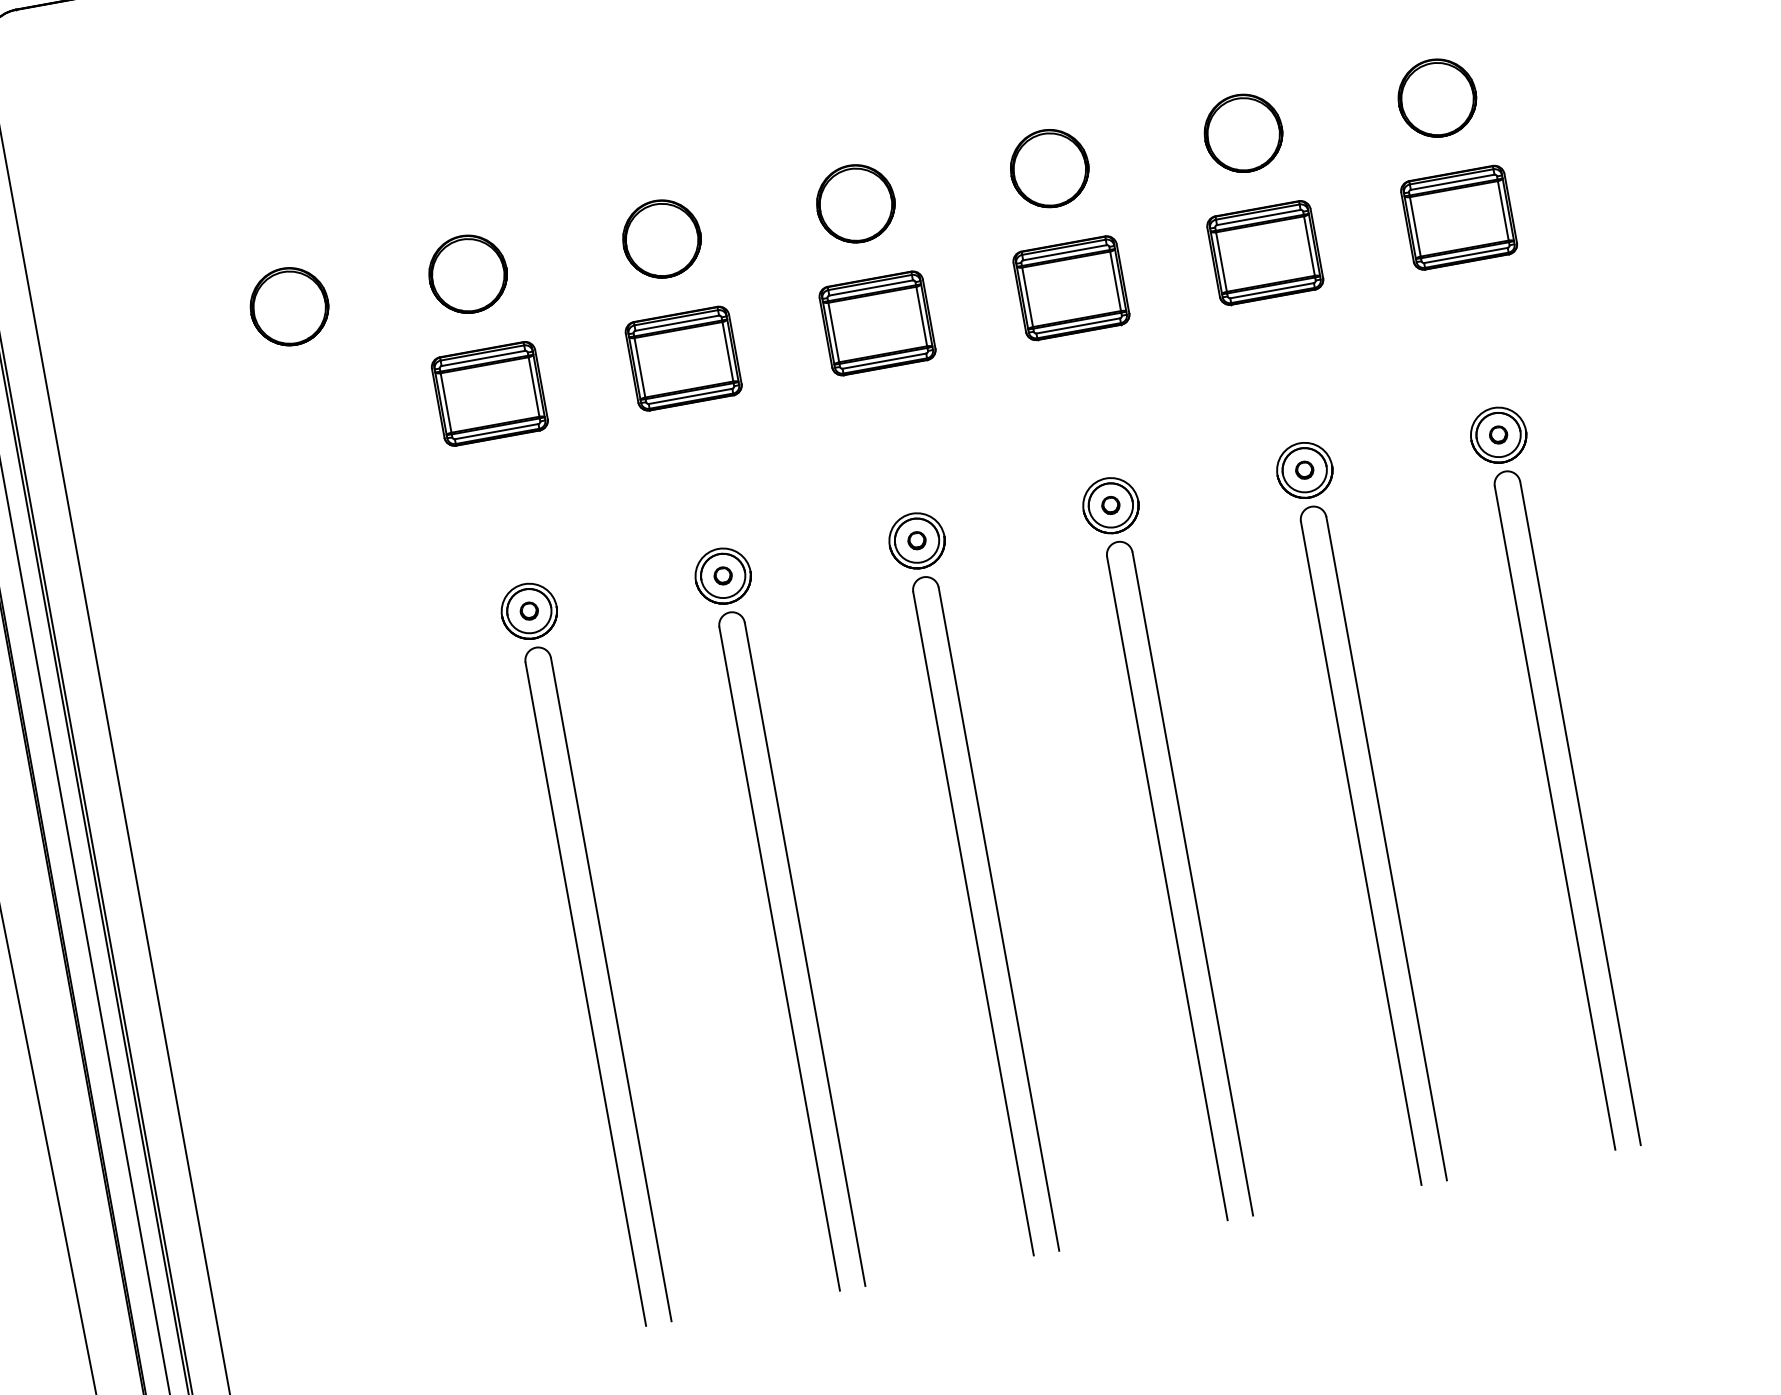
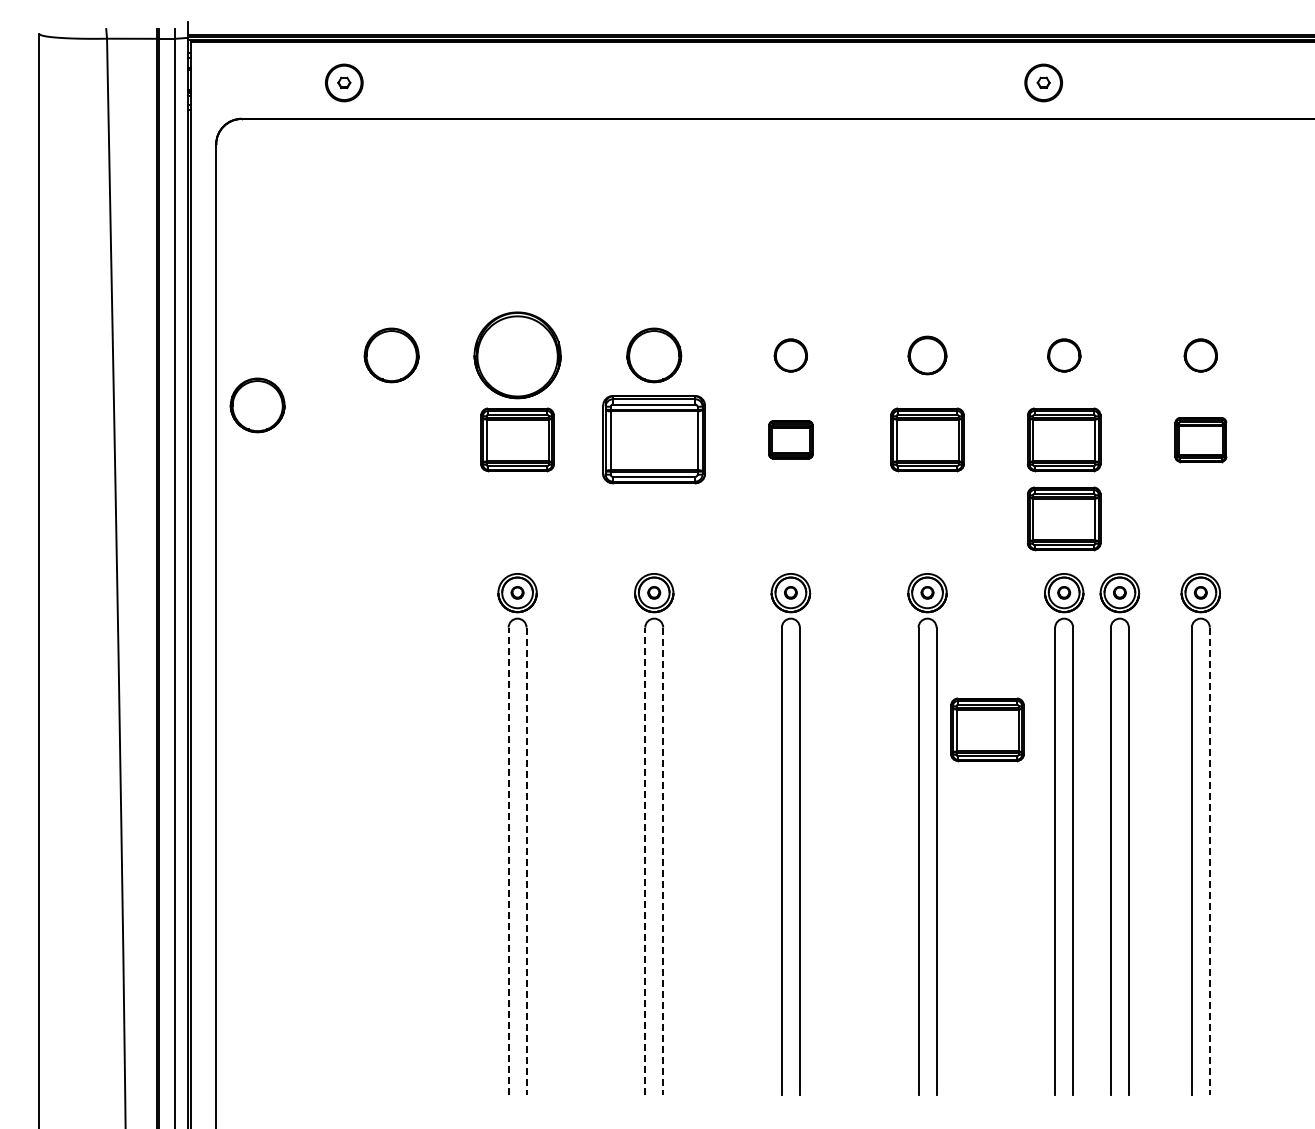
part: (1436, 98) -> (1200, 355), size x0.6
part: (1243, 133) -> (1064, 355), size x0.6
part: (1049, 168) -> (927, 355), size x0.7
part: (855, 204) -> (790, 355), size x0.6
part: (1458, 217) -> (1200, 439), size x0.7
part: (468, 274) -> (517, 355), size x1.6
part: (876, 323) -> (790, 439), size x0.6
part: (684, 358) -> (654, 439), size x1.4
part: (1284, 364) -> (1063, 518), added
part: (112, 412) -> (257, 405), added
part: (1231, 683) -> (987, 729), added
part: (1434, 800) -> (1111, 834), added
line: (1580, 813) -> (1209, 861), solid -> dashed
line: (805, 954) -> (663, 861), solid -> dashed
line: (780, 959) -> (645, 861), solid -> dashed
line: (611, 989) -> (526, 861), solid -> dashed
line: (585, 994) -> (508, 861), solid -> dashed

